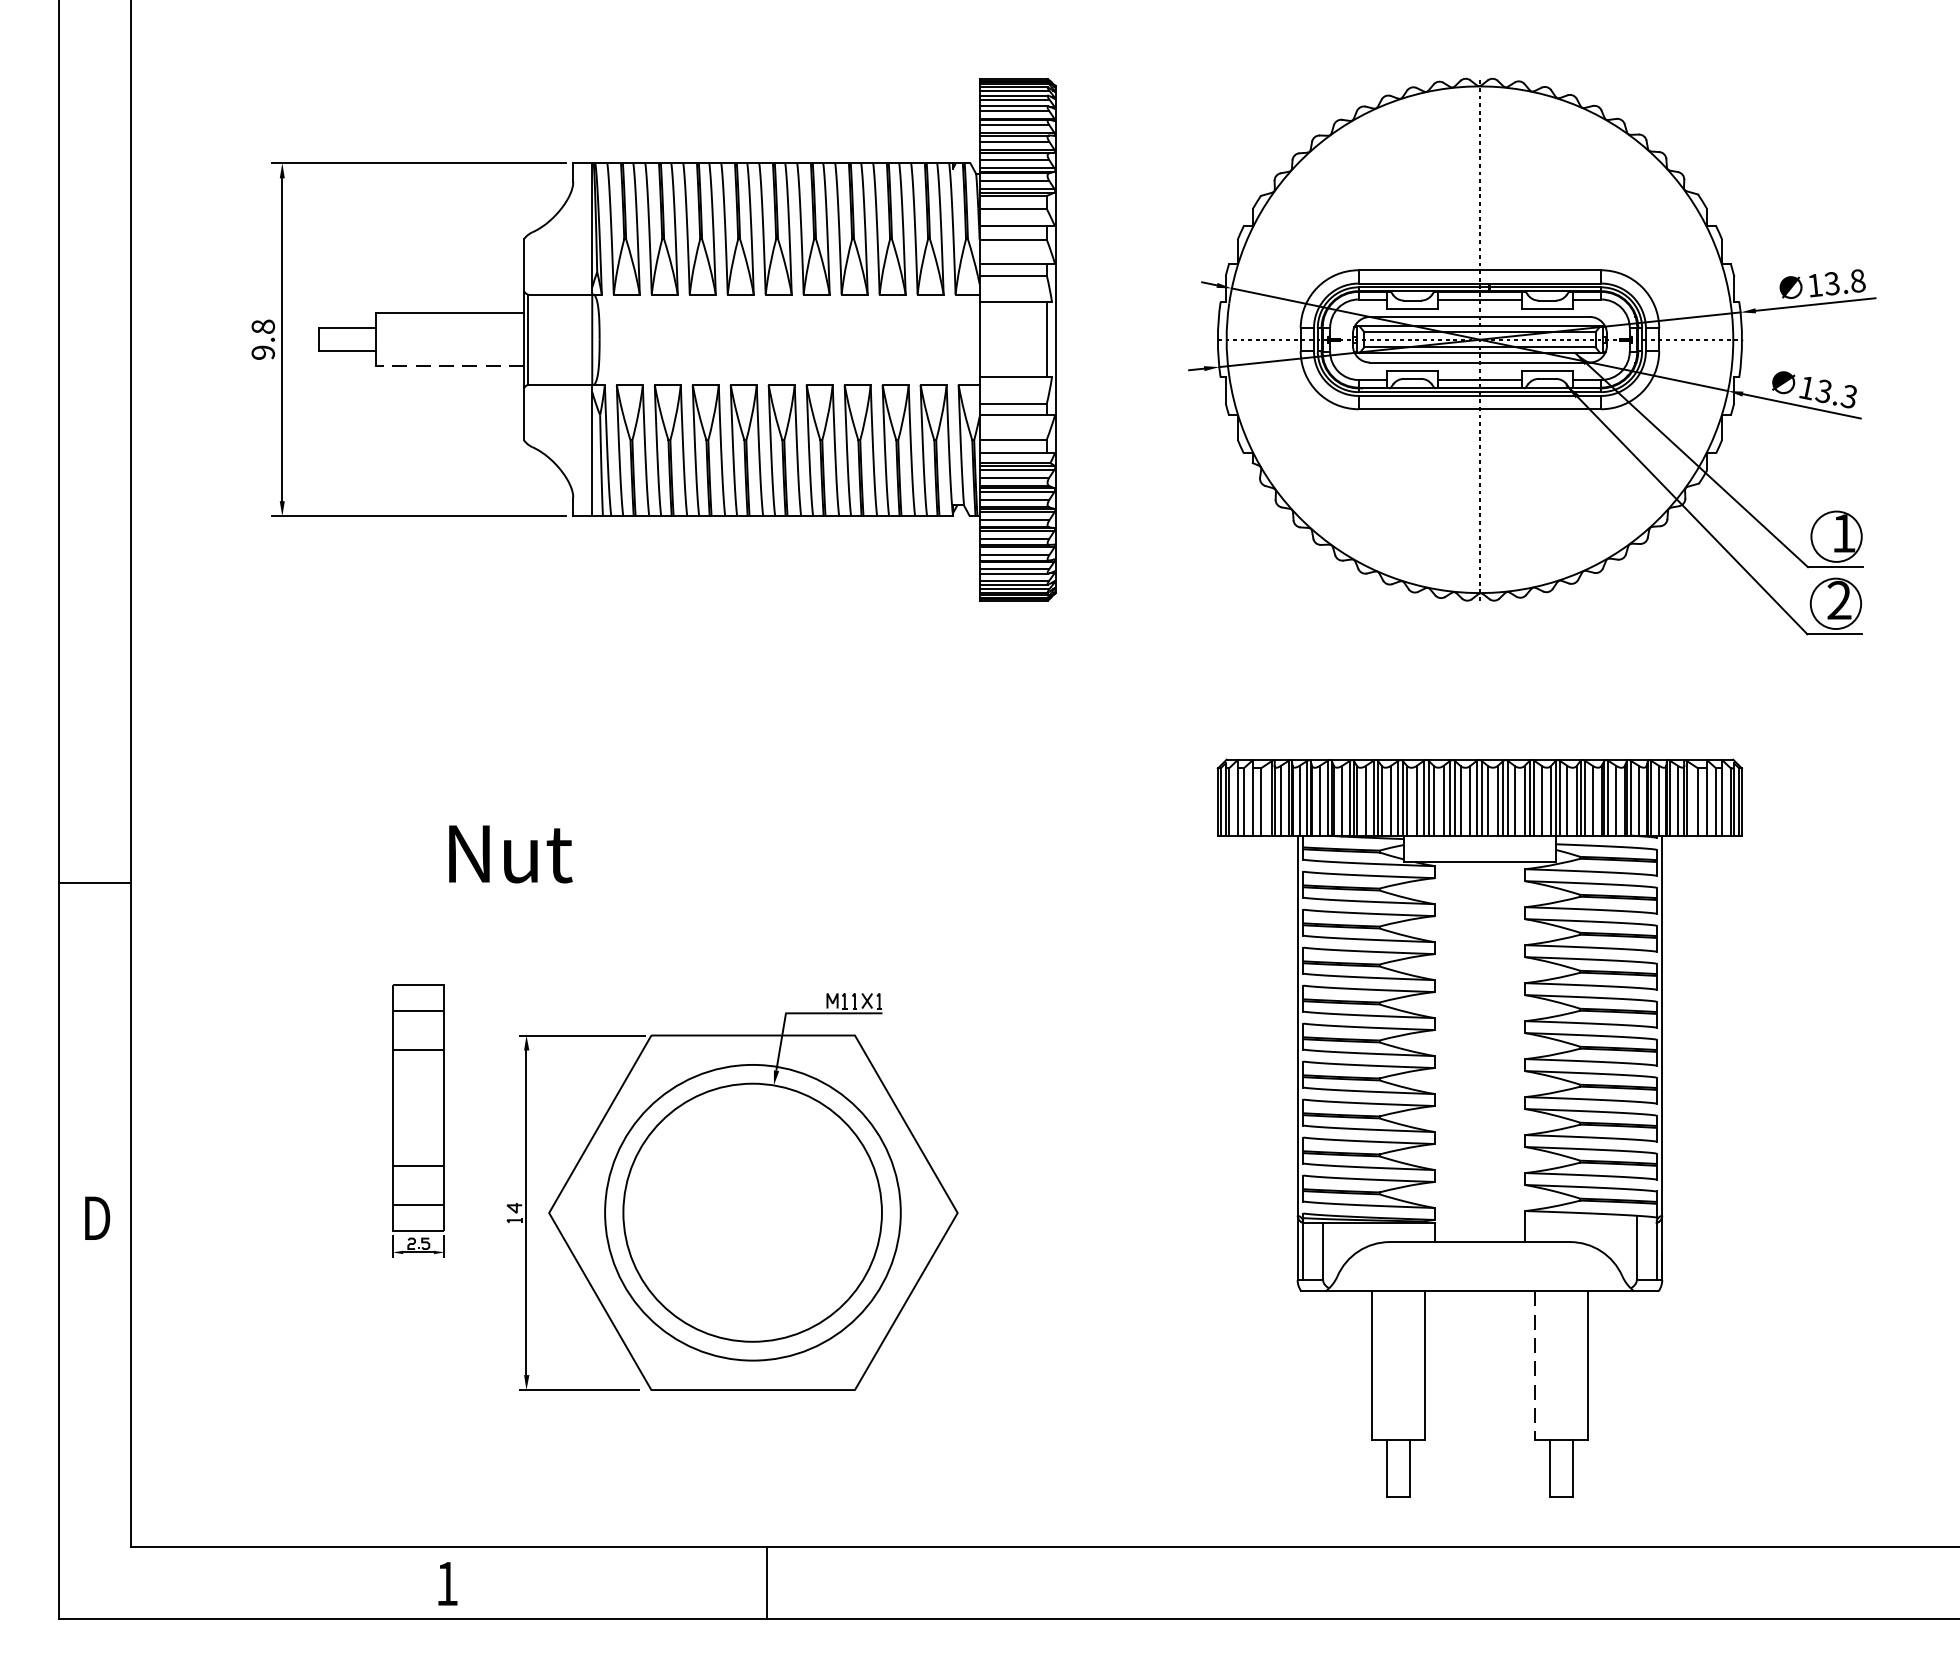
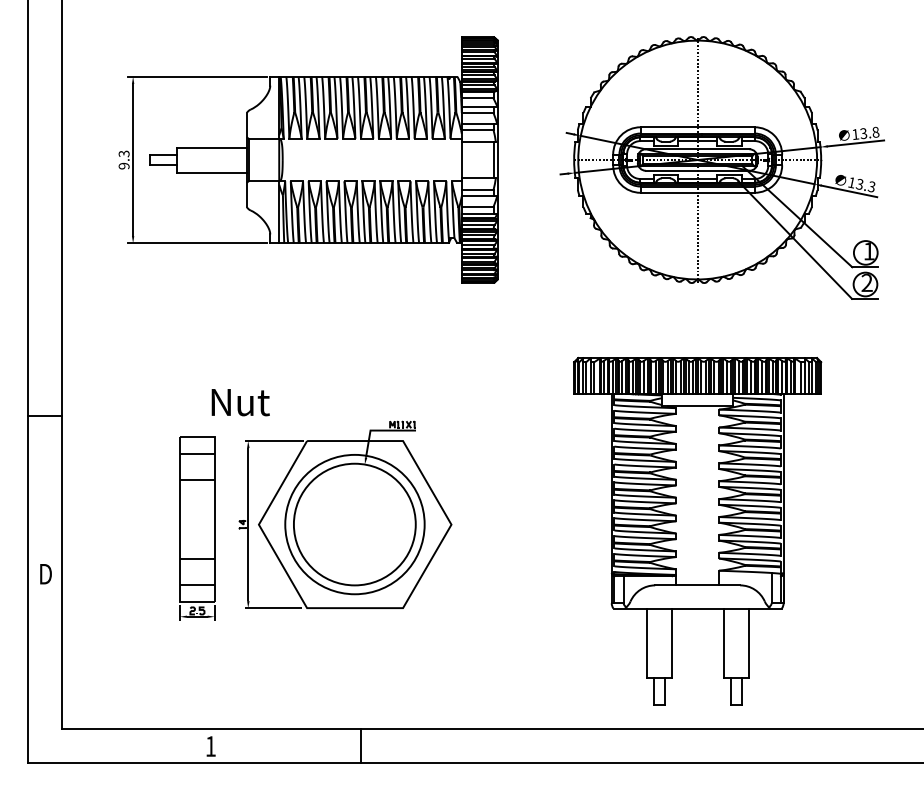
text: (261, 325) -> (123, 153), 9.8 -> 9.3
line: (450, 366) -> (212, 172), dashed -> solid
part: (418, 1121) -> (197, 528), size x1.43
part: (732, 1191) -> (345, 514), moved
line: (1534, 1365) -> (723, 643), dashed -> solid

